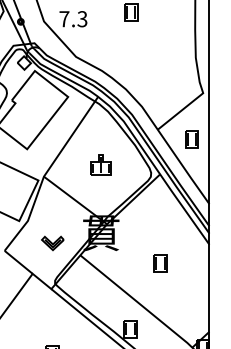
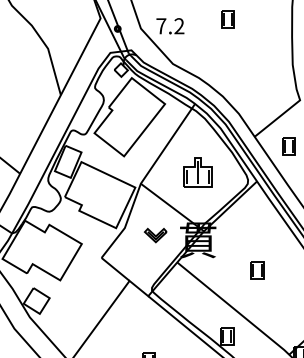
text: (82, 19) -> (179, 26), 7.3 -> 7.2
part: (100, 165) -> (197, 172), size x1.4
part: (52, 243) -> (155, 235), moved

